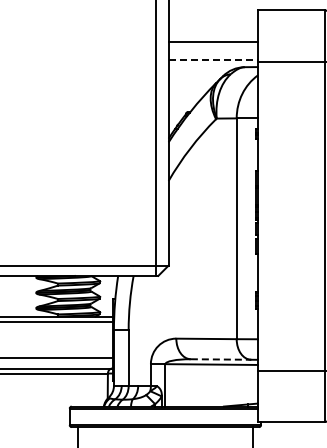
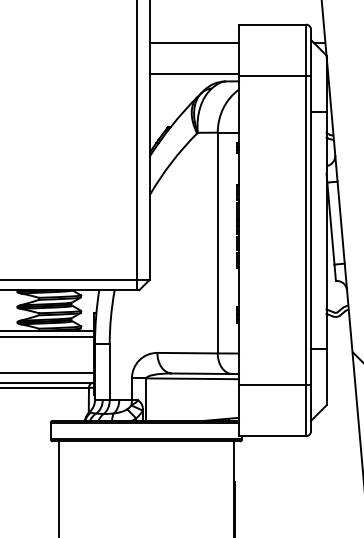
line: (213, 42) -> (194, 43), moved
line: (213, 60) -> (194, 74), dashed -> solid
line: (221, 359) -> (202, 373), dashed -> solid

